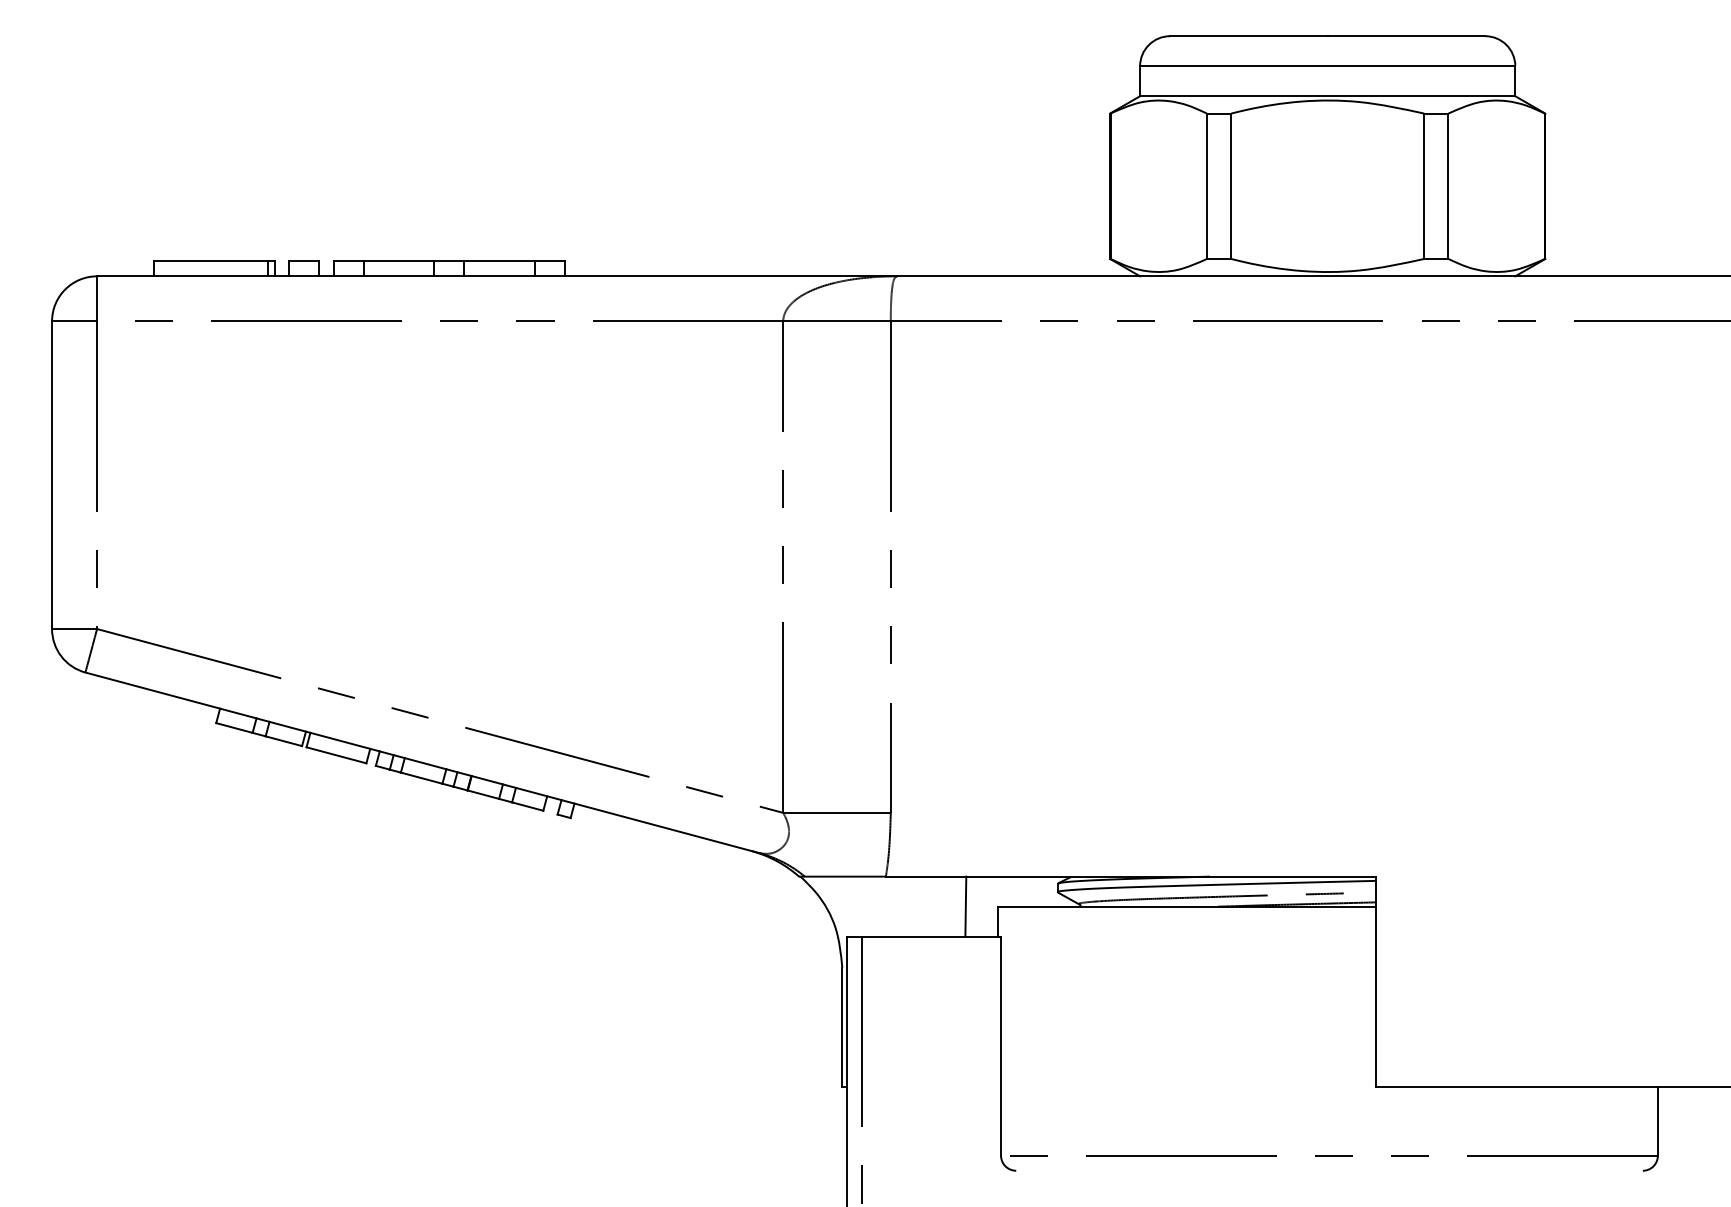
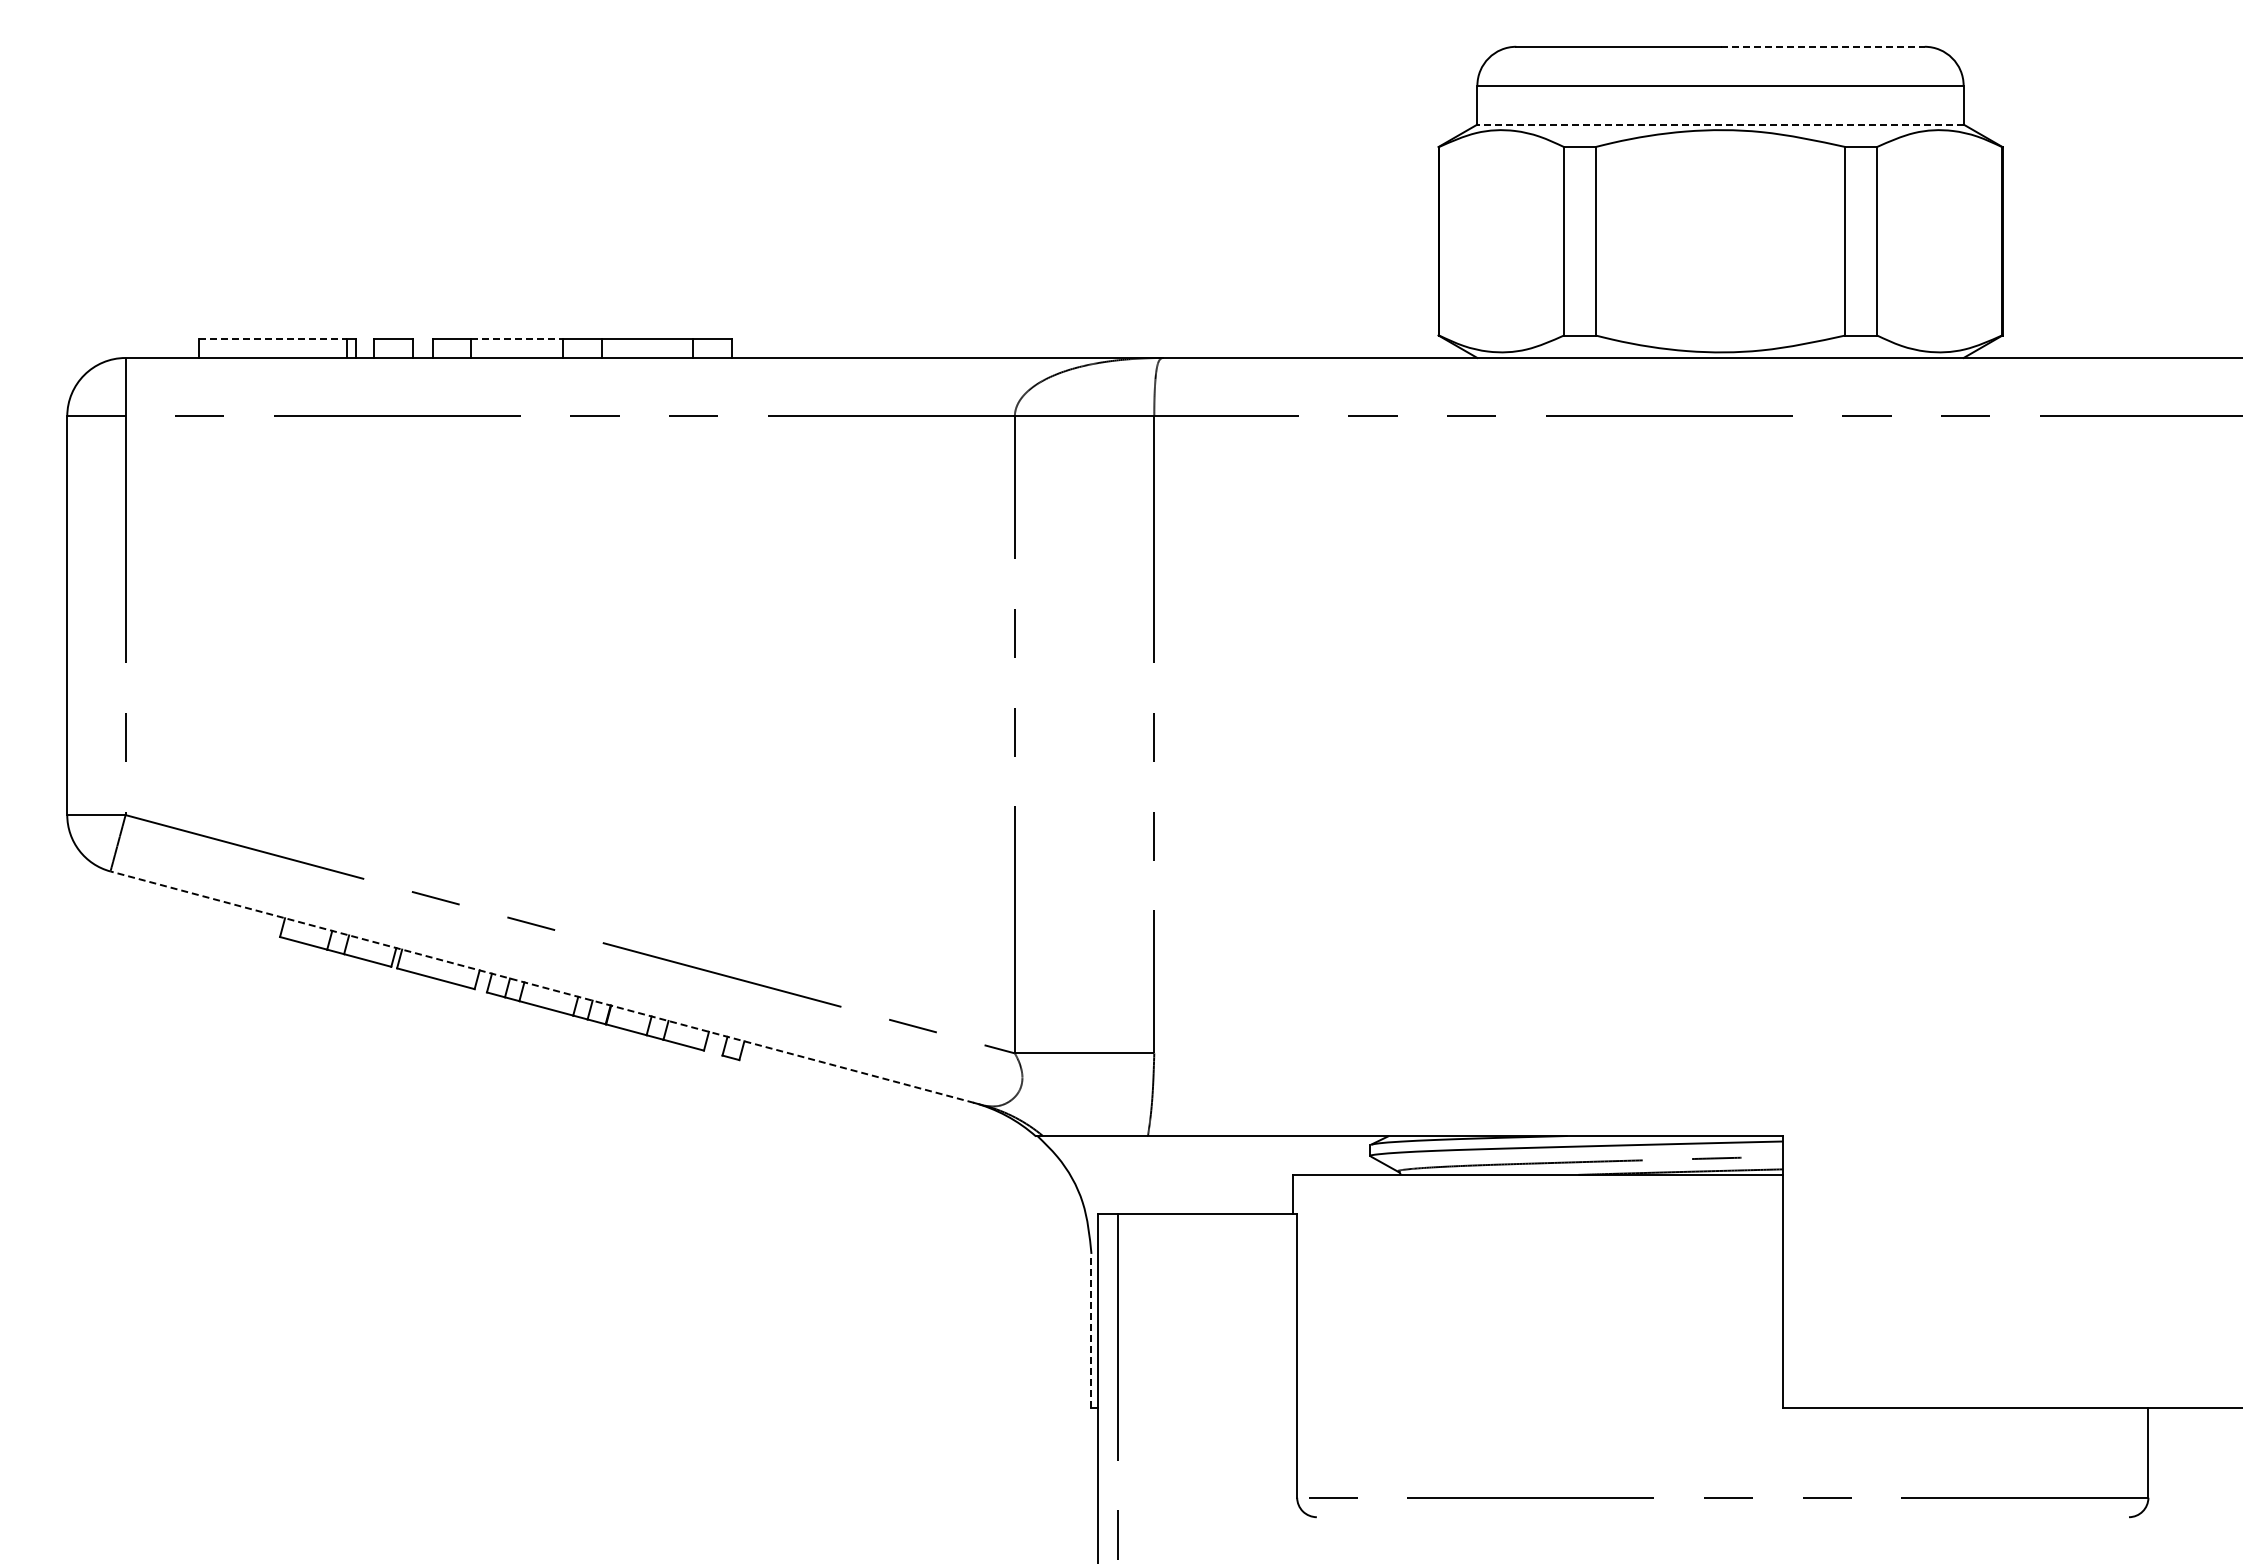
line: (1407, 35) -> (1823, 46), solid -> dashed
line: (1327, 96) -> (1720, 124), solid -> dashed
line: (211, 261) -> (273, 338), solid -> dashed
line: (399, 261) -> (517, 338), solid -> dashed
line: (422, 762) -> (547, 988), solid -> dashed
line: (965, 906) -> (1251, 1174), removed
line: (842, 1026) -> (1091, 1330), solid -> dashed

